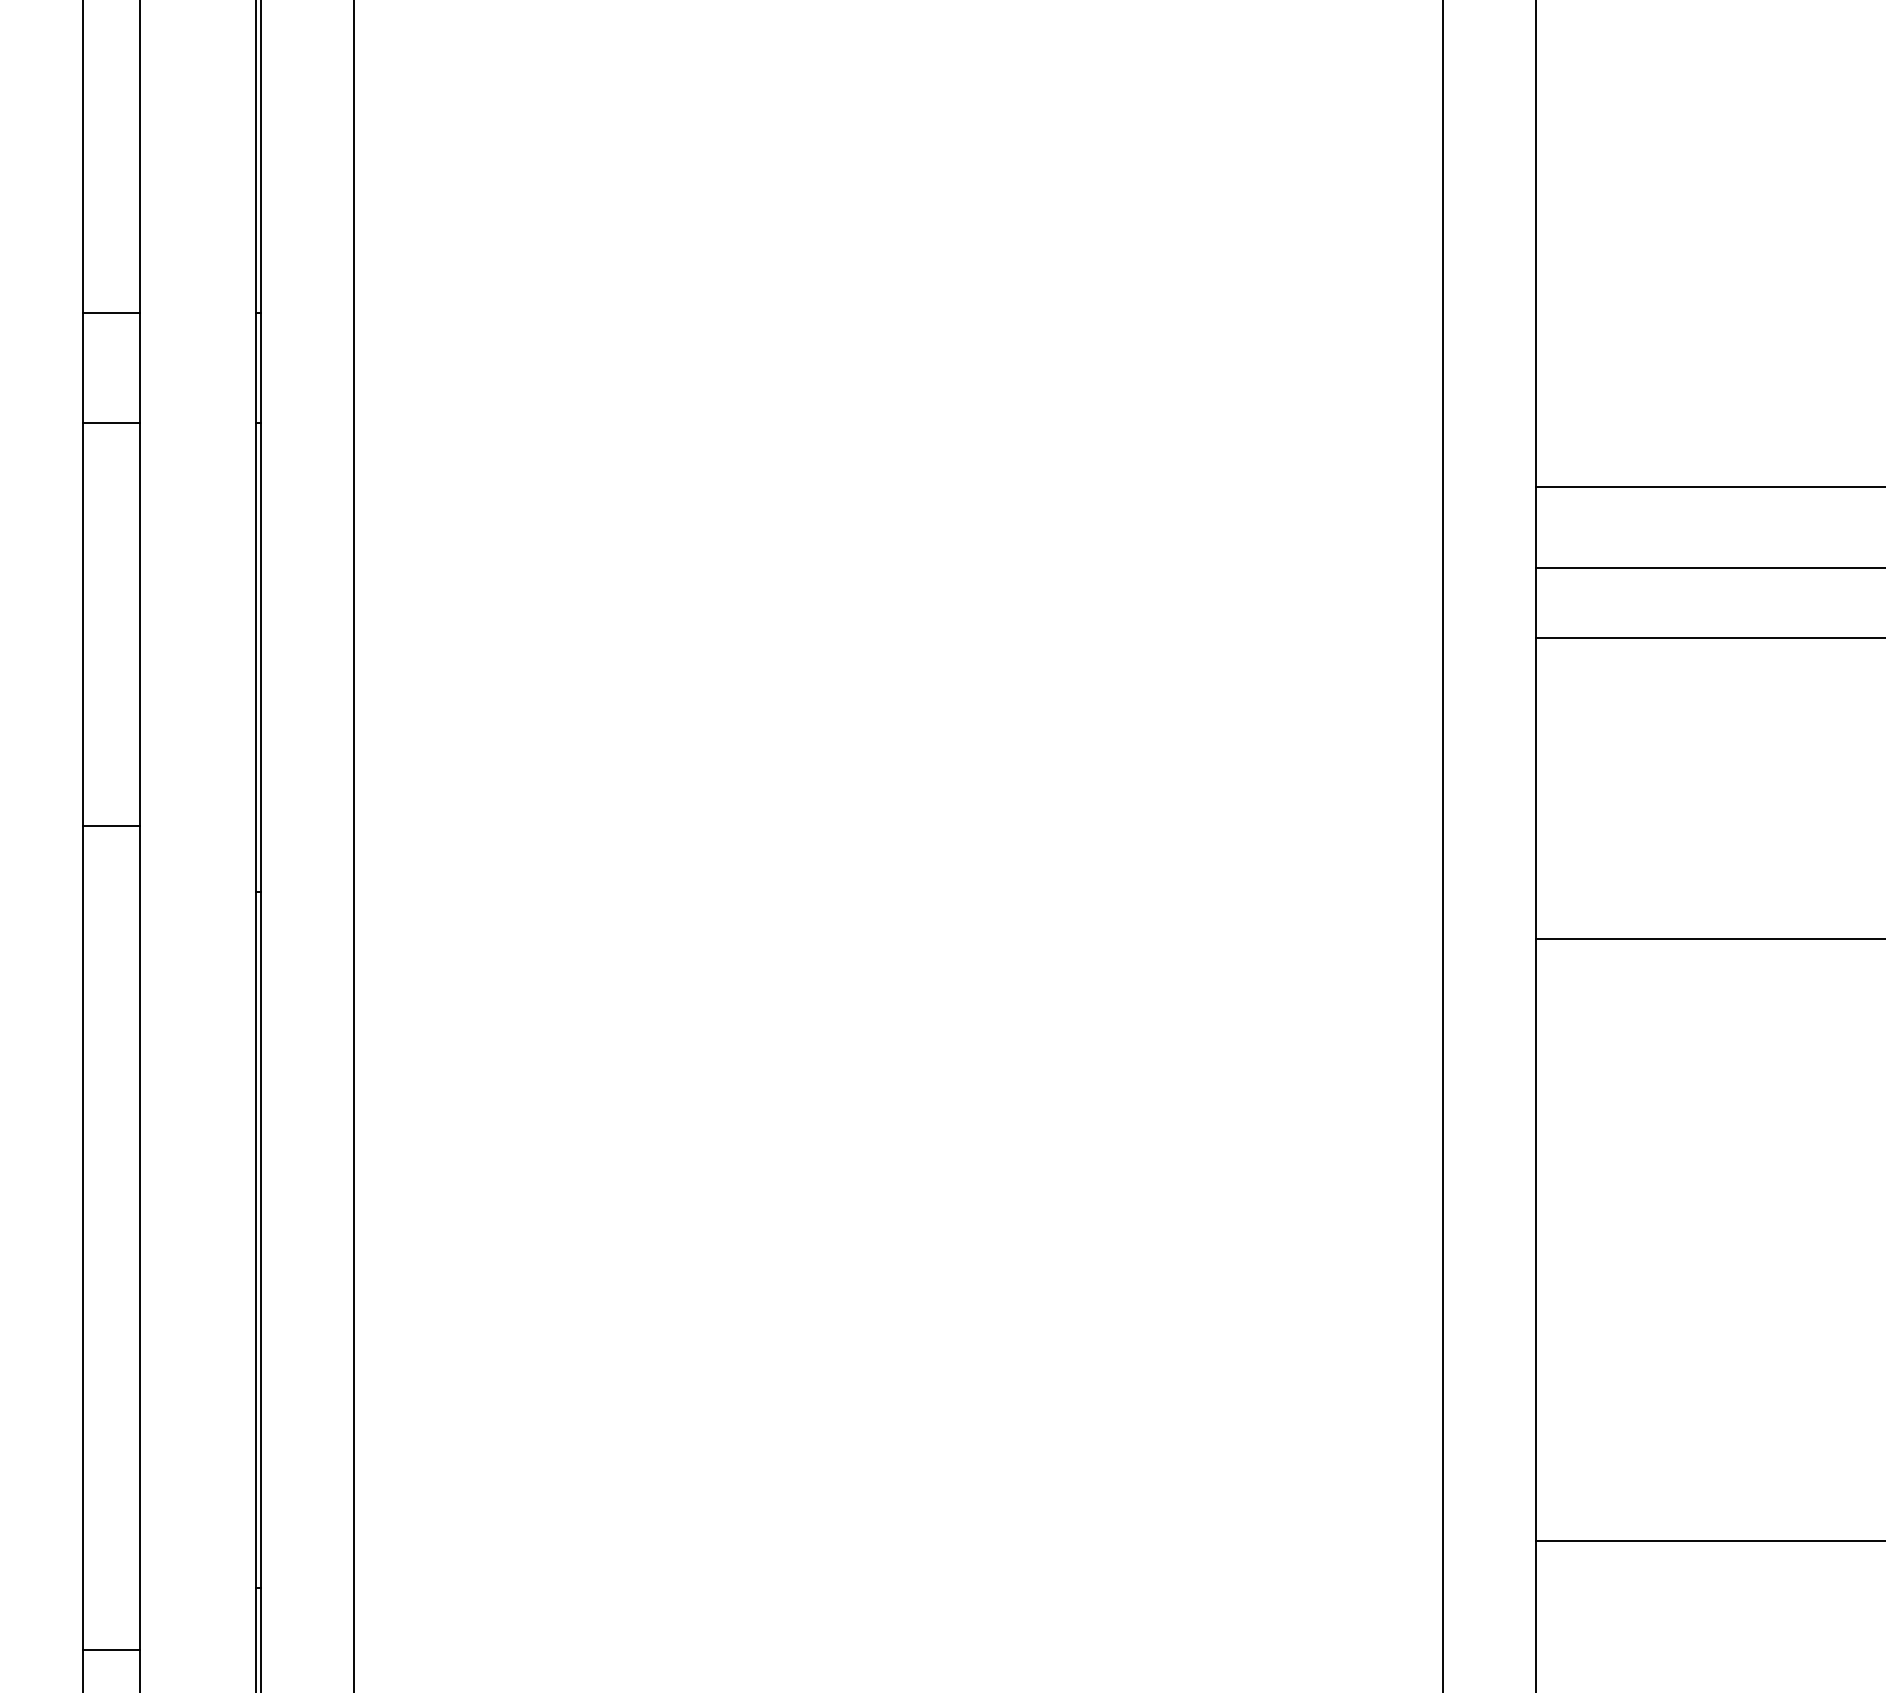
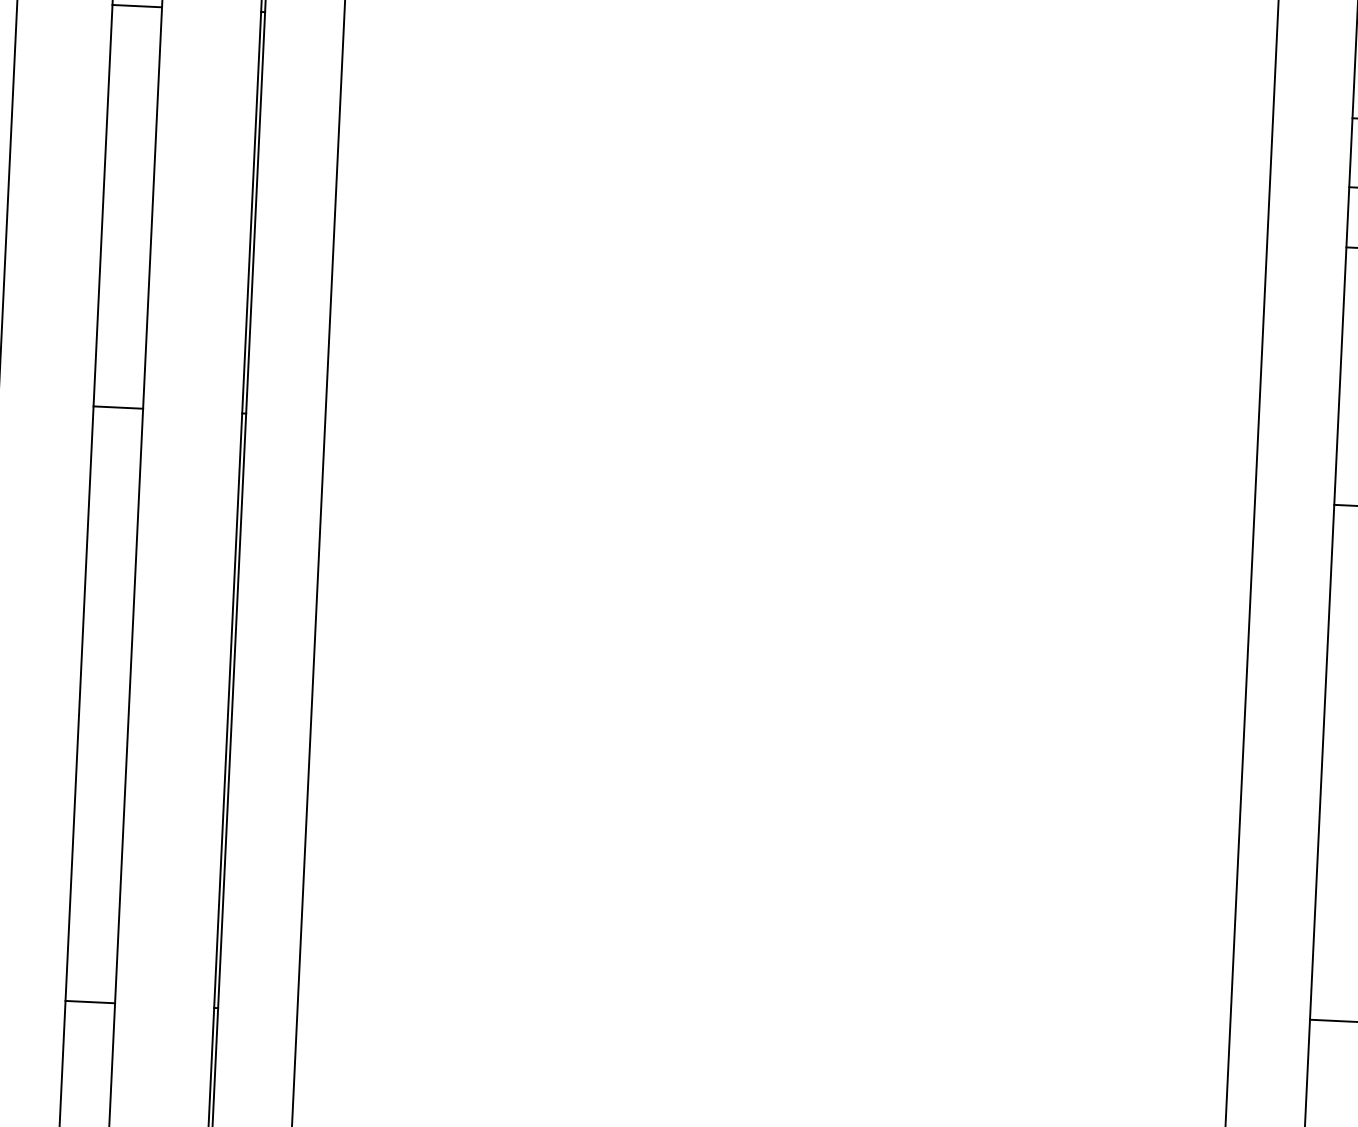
line: (111, 826) -> (118, 407), moved
line: (111, 1649) -> (90, 1001), moved

